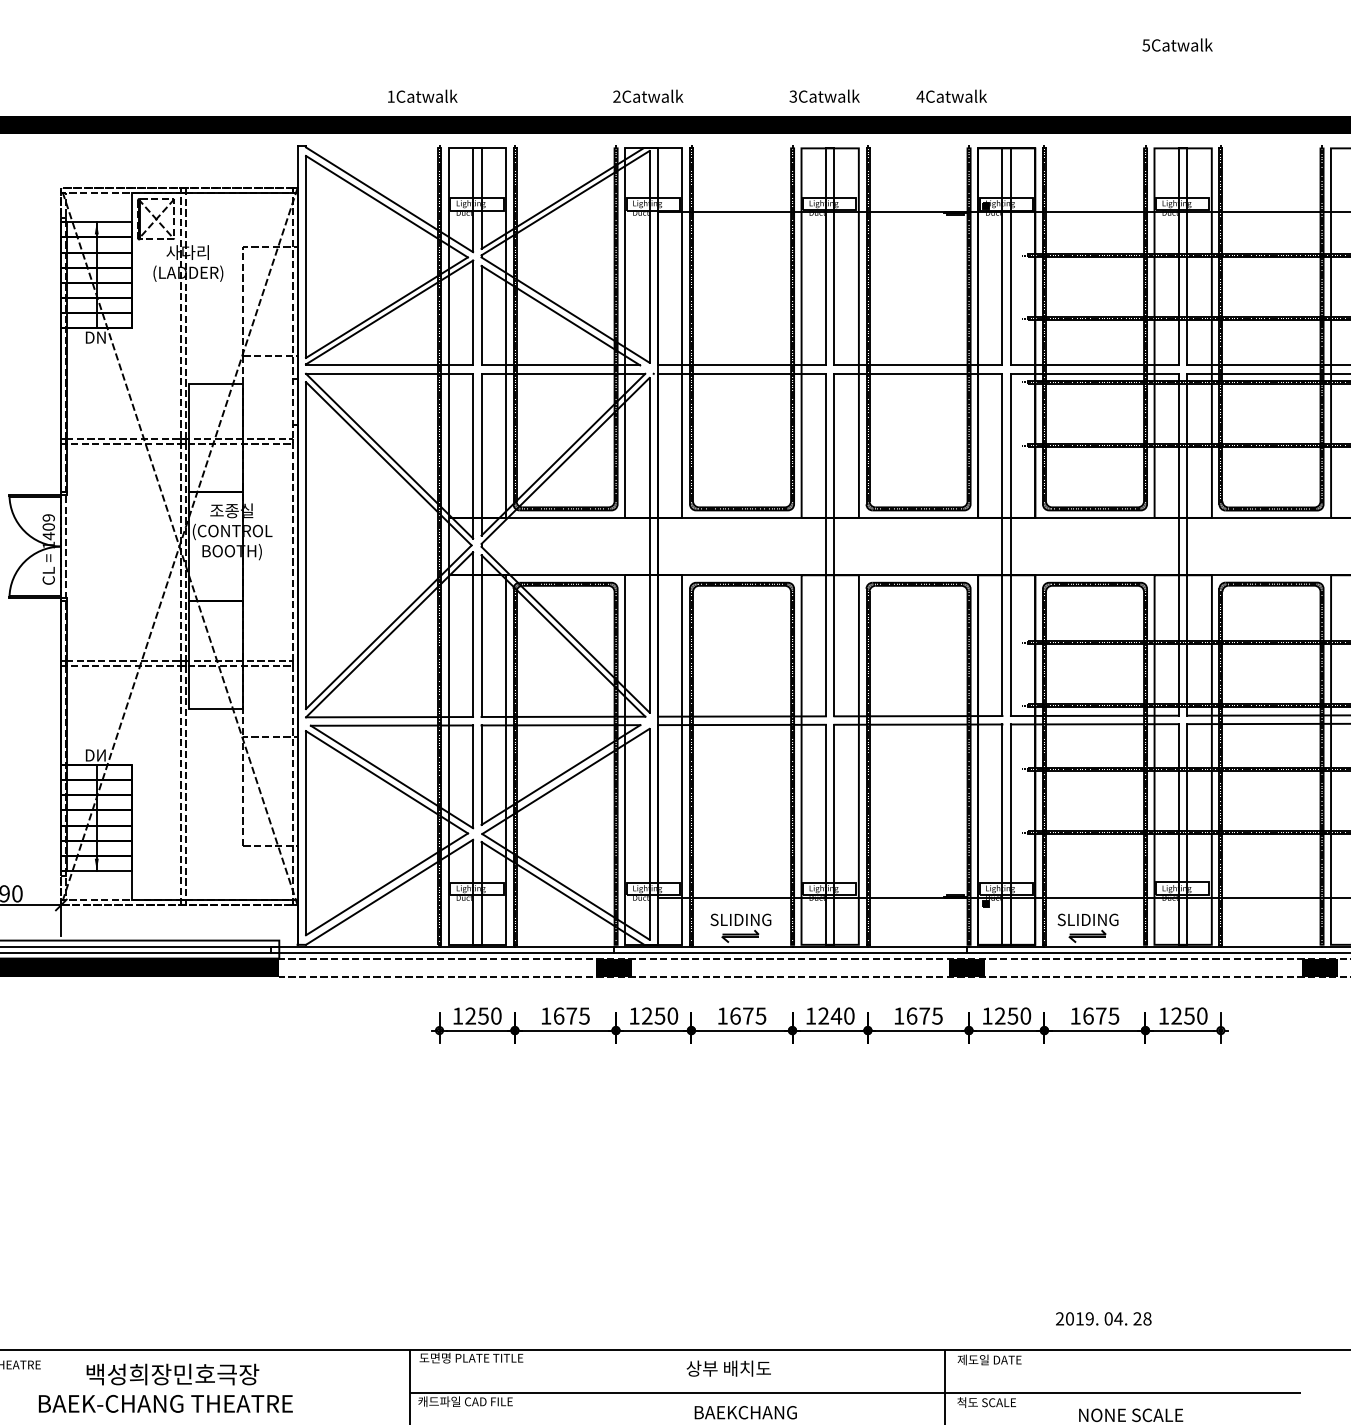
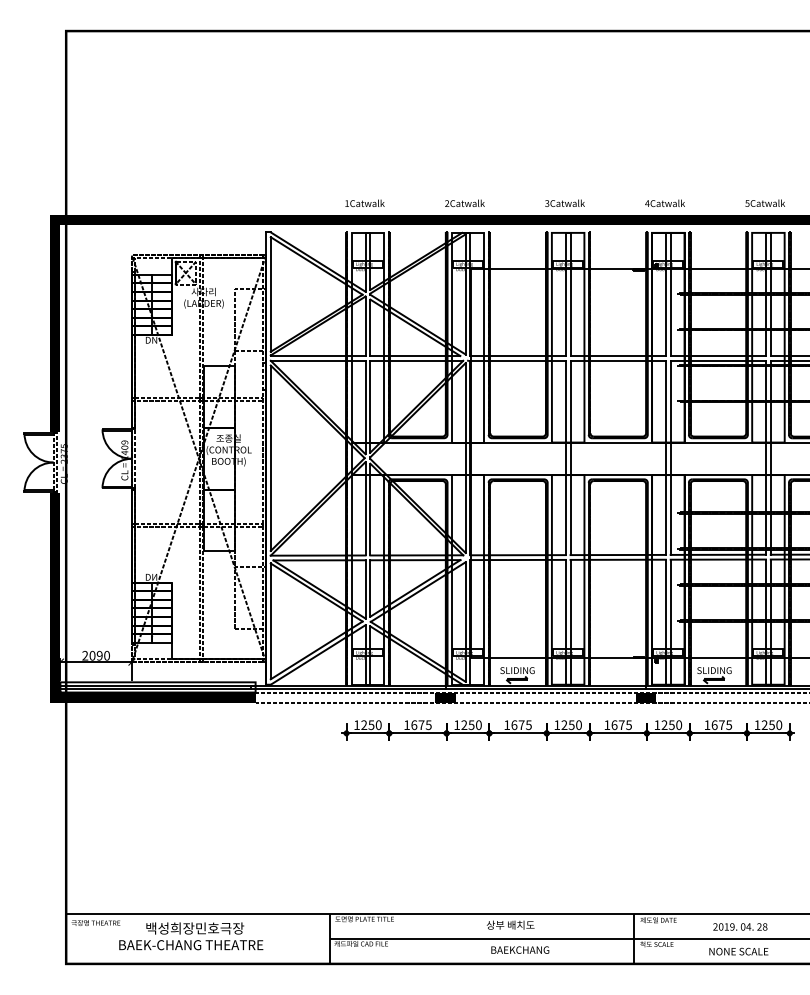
text: (1176, 43) -> (764, 202), moved
text: (421, 96) -> (364, 203), moved
text: (950, 96) -> (664, 203), moved
text: (836, 1016) -> (571, 725), 1240 -> 1250
text: (1104, 1318) -> (740, 926), moved

